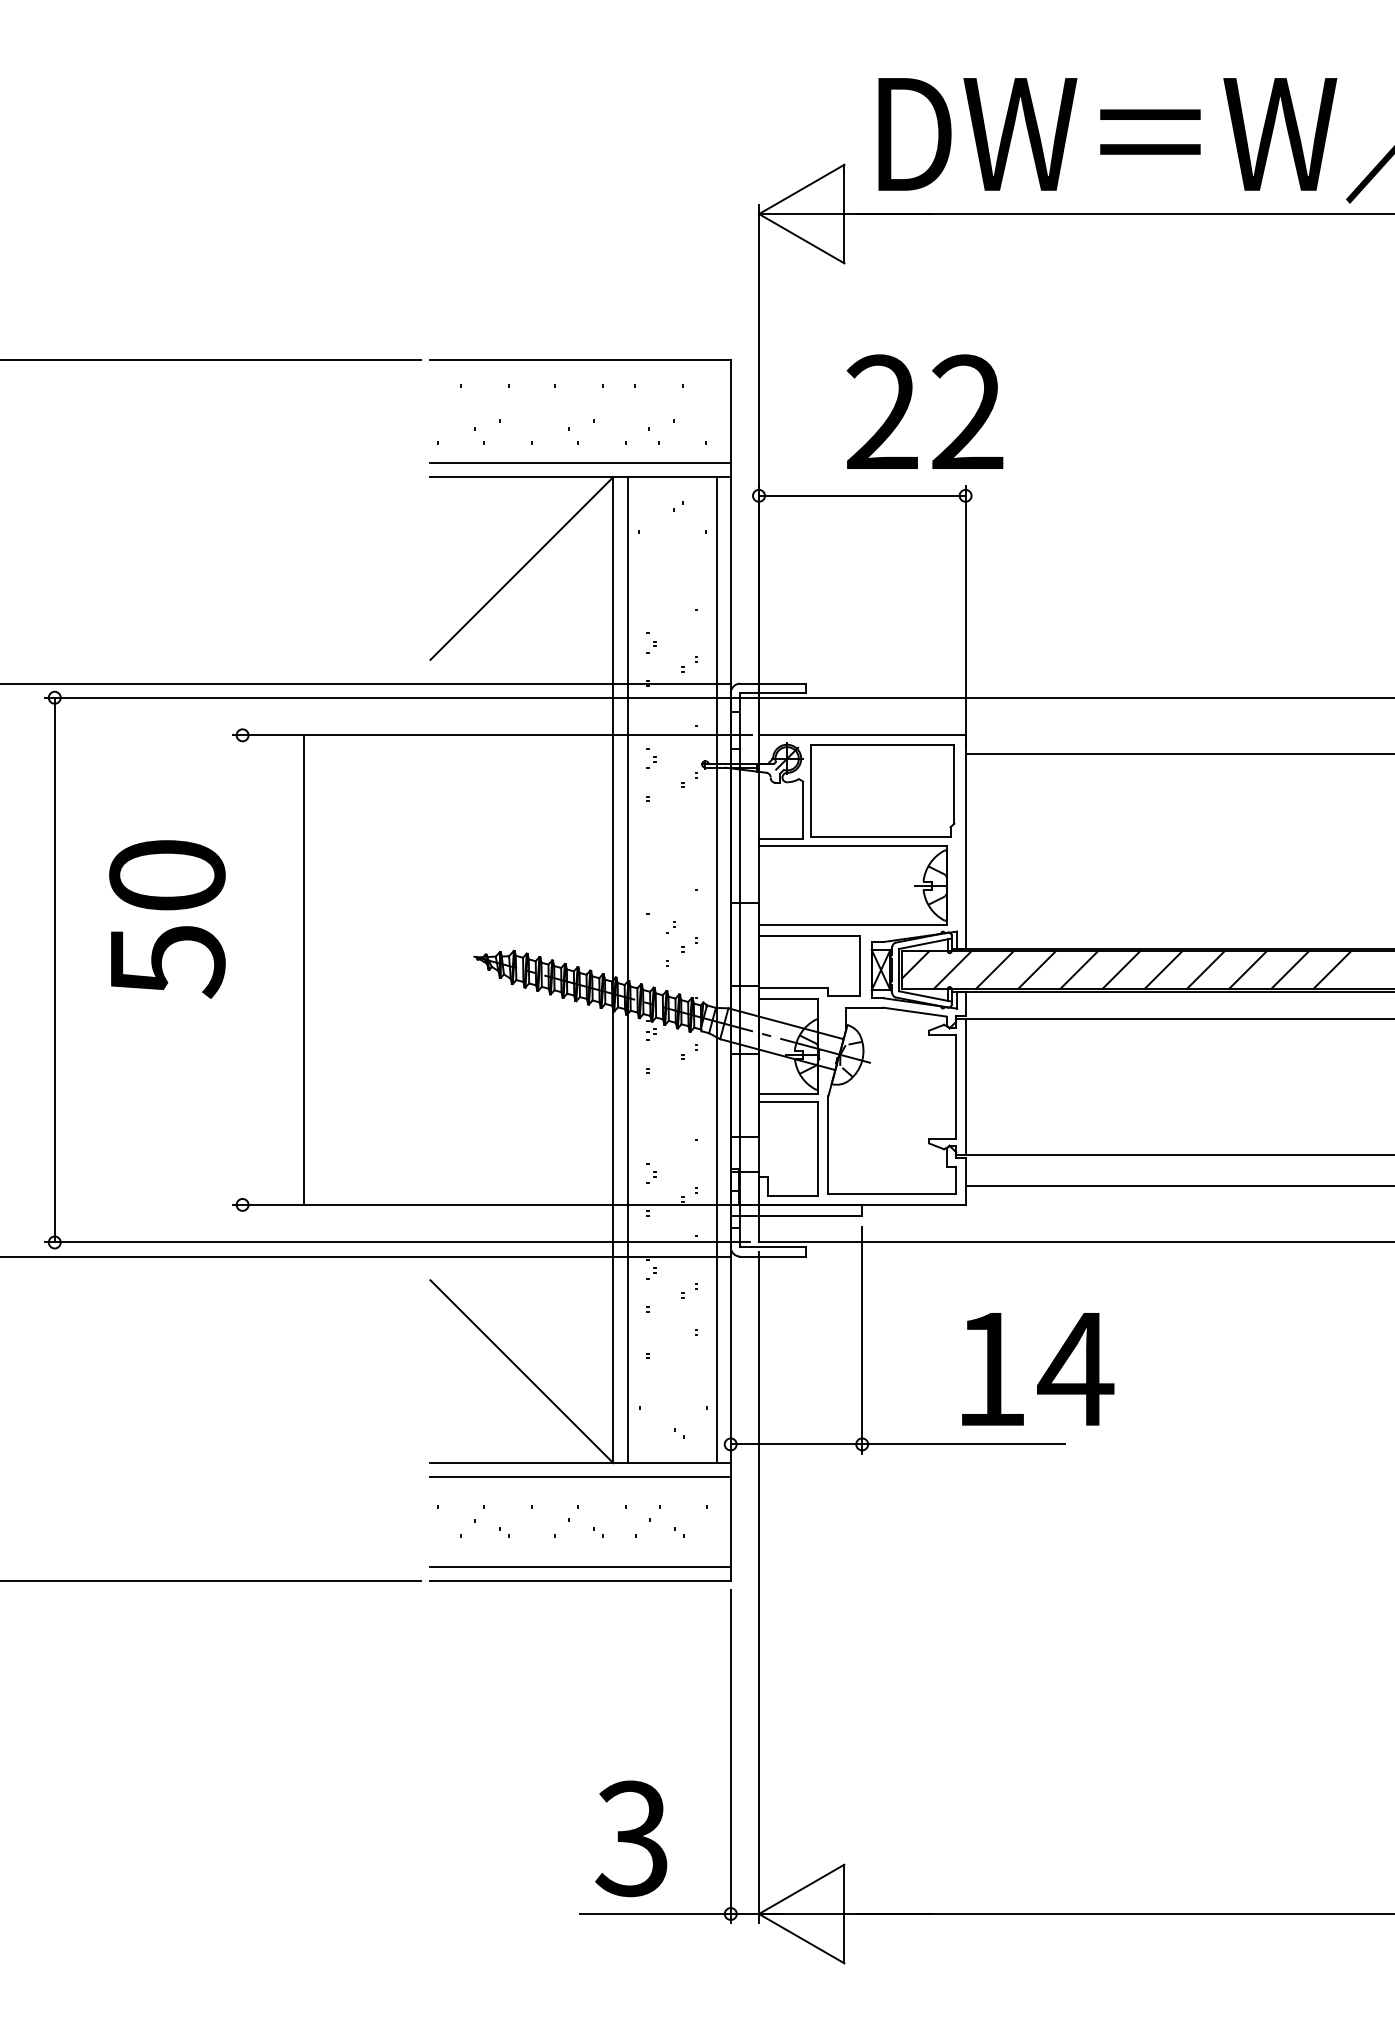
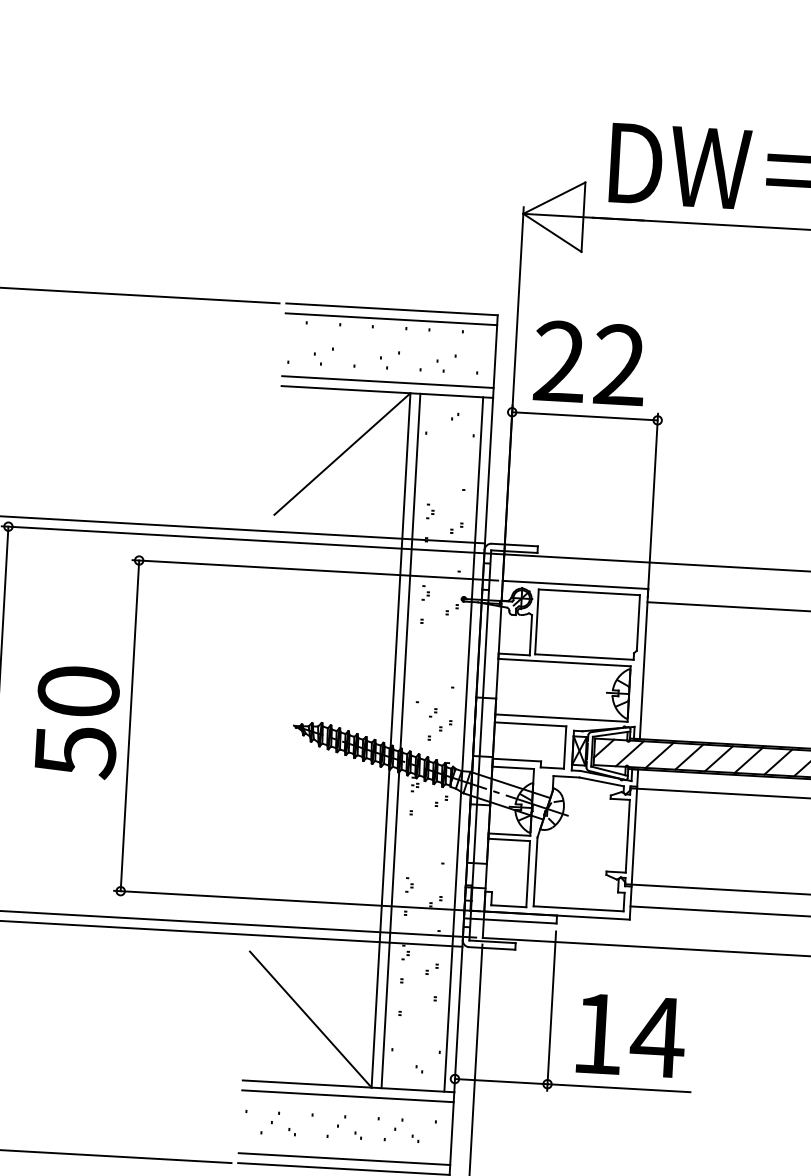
line: (580, 373) -> (391, 319), added
text: (924, 411) -> (589, 362), moved
text: (167, 919) -> (77, 722), moved
line: (303, 969) -> (129, 725), moved
text: (1038, 1369) -> (631, 1035), moved

